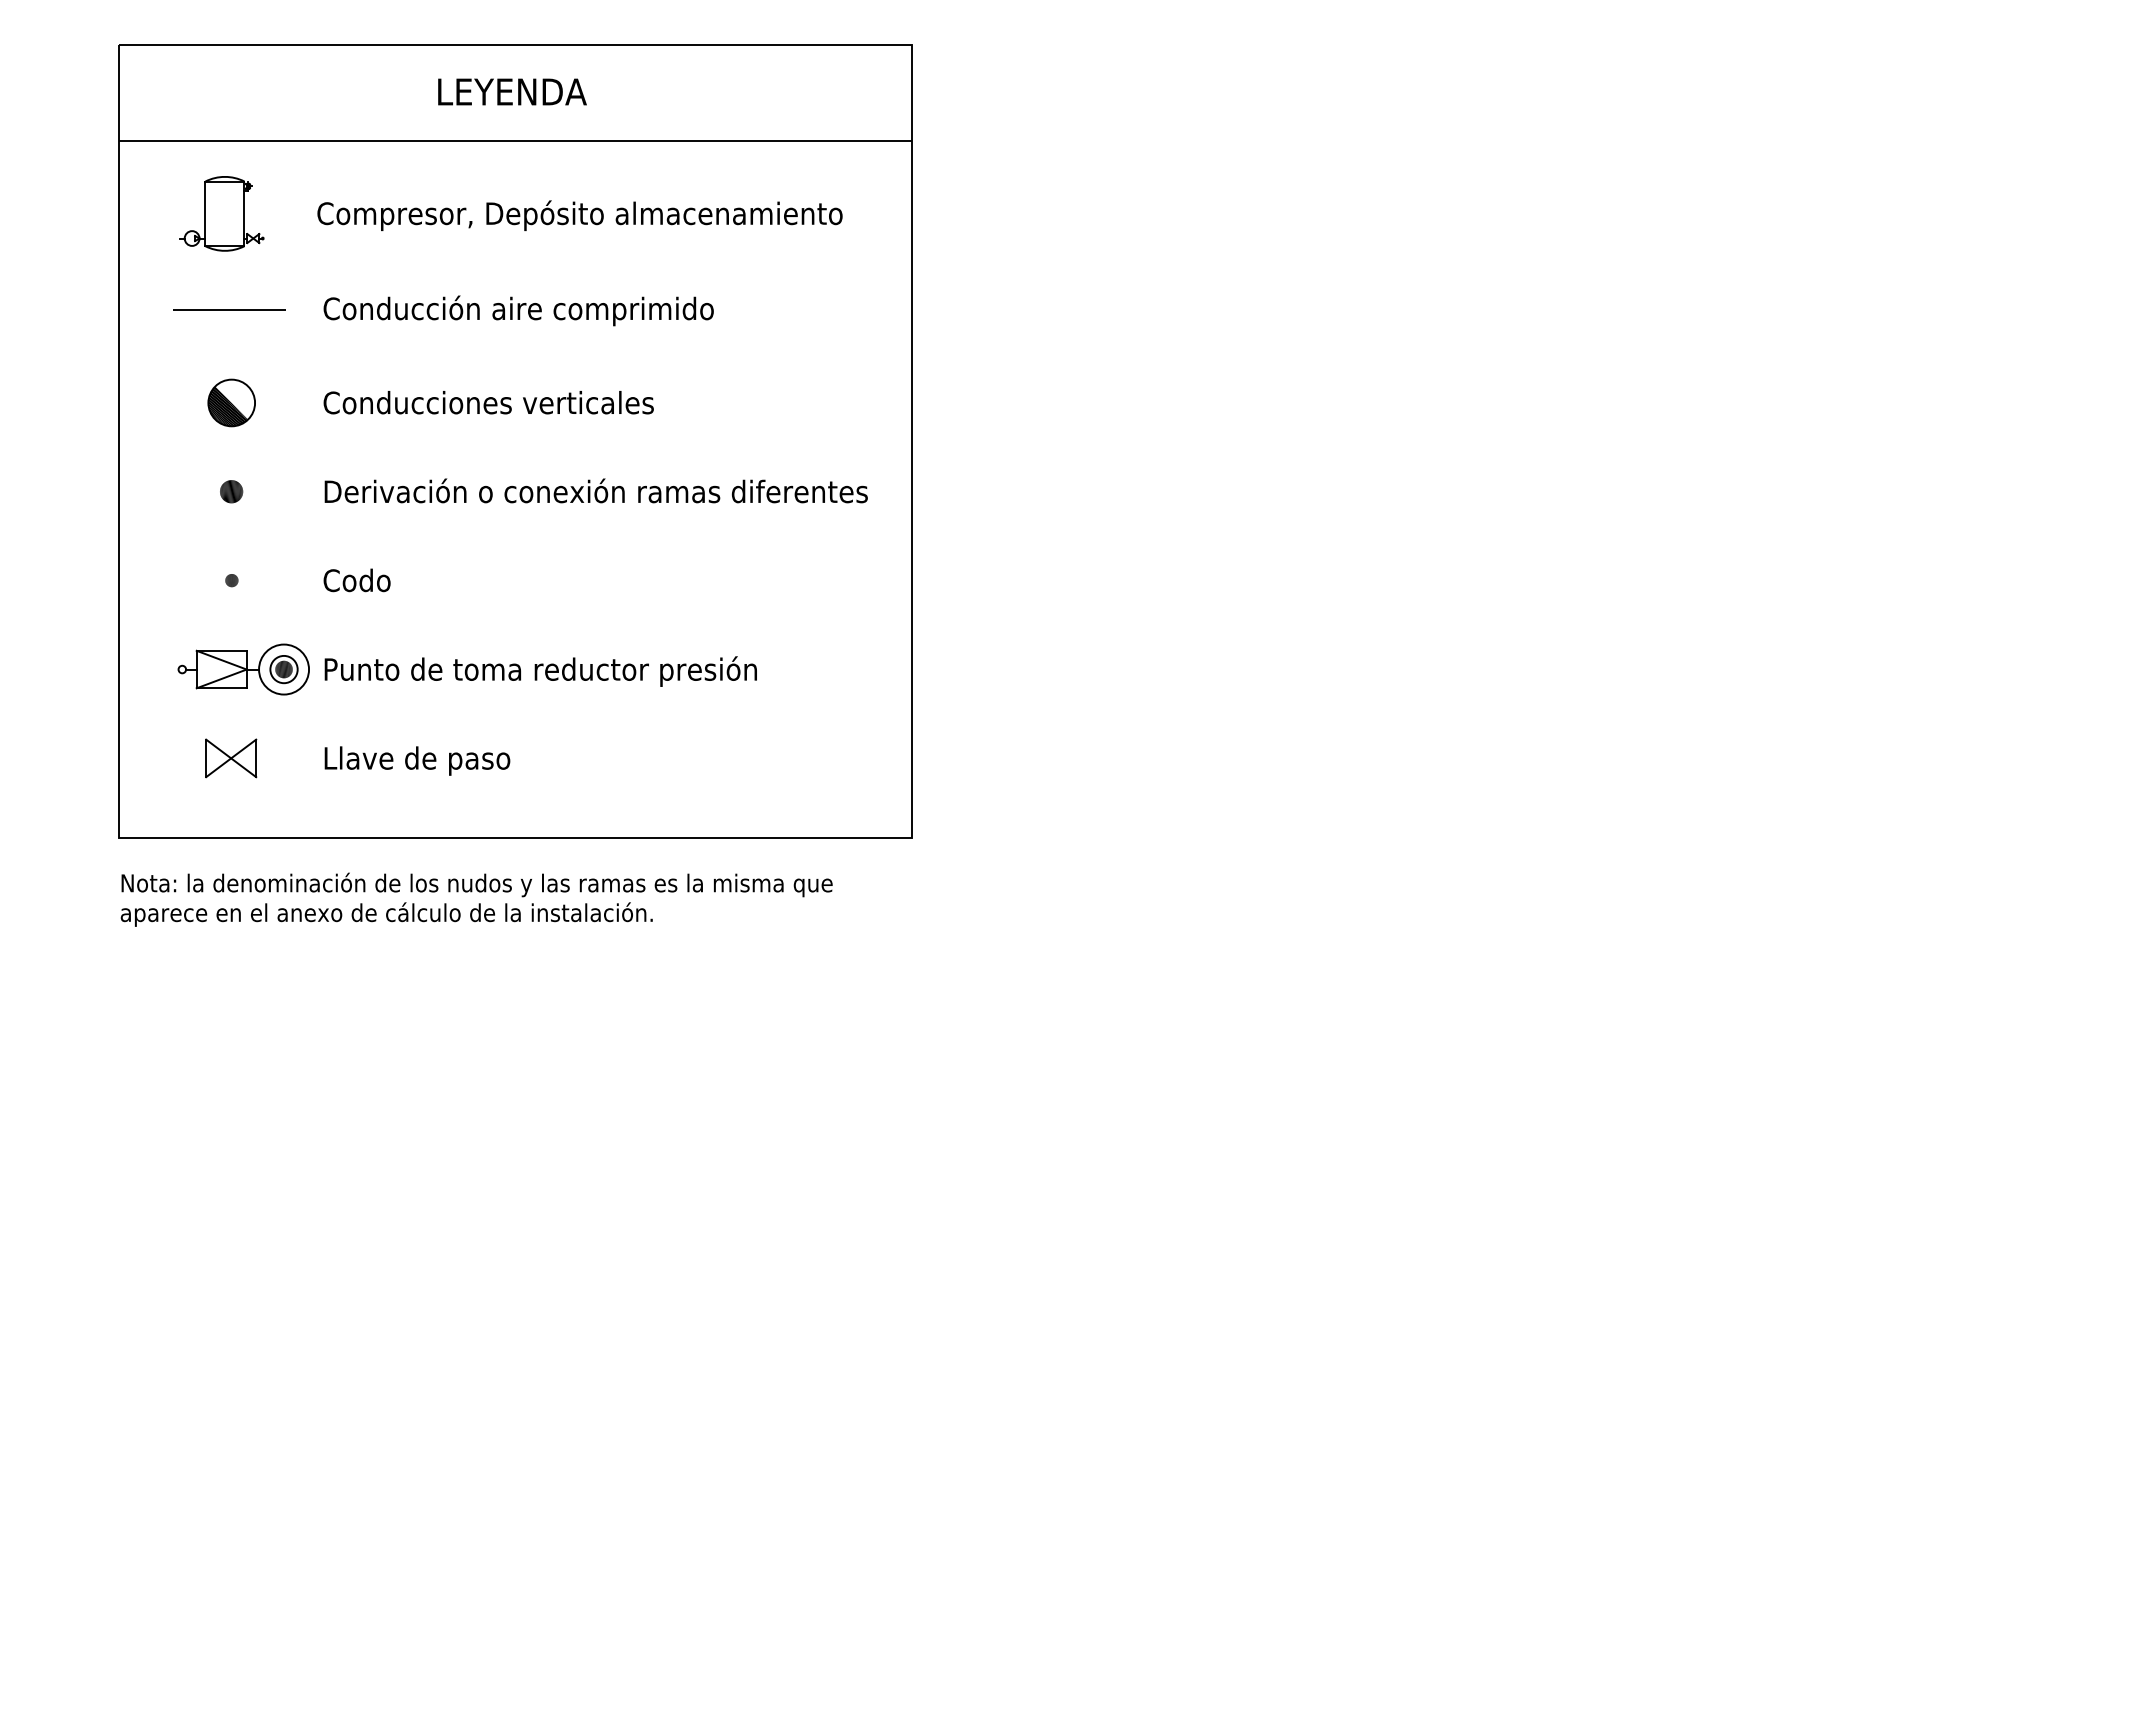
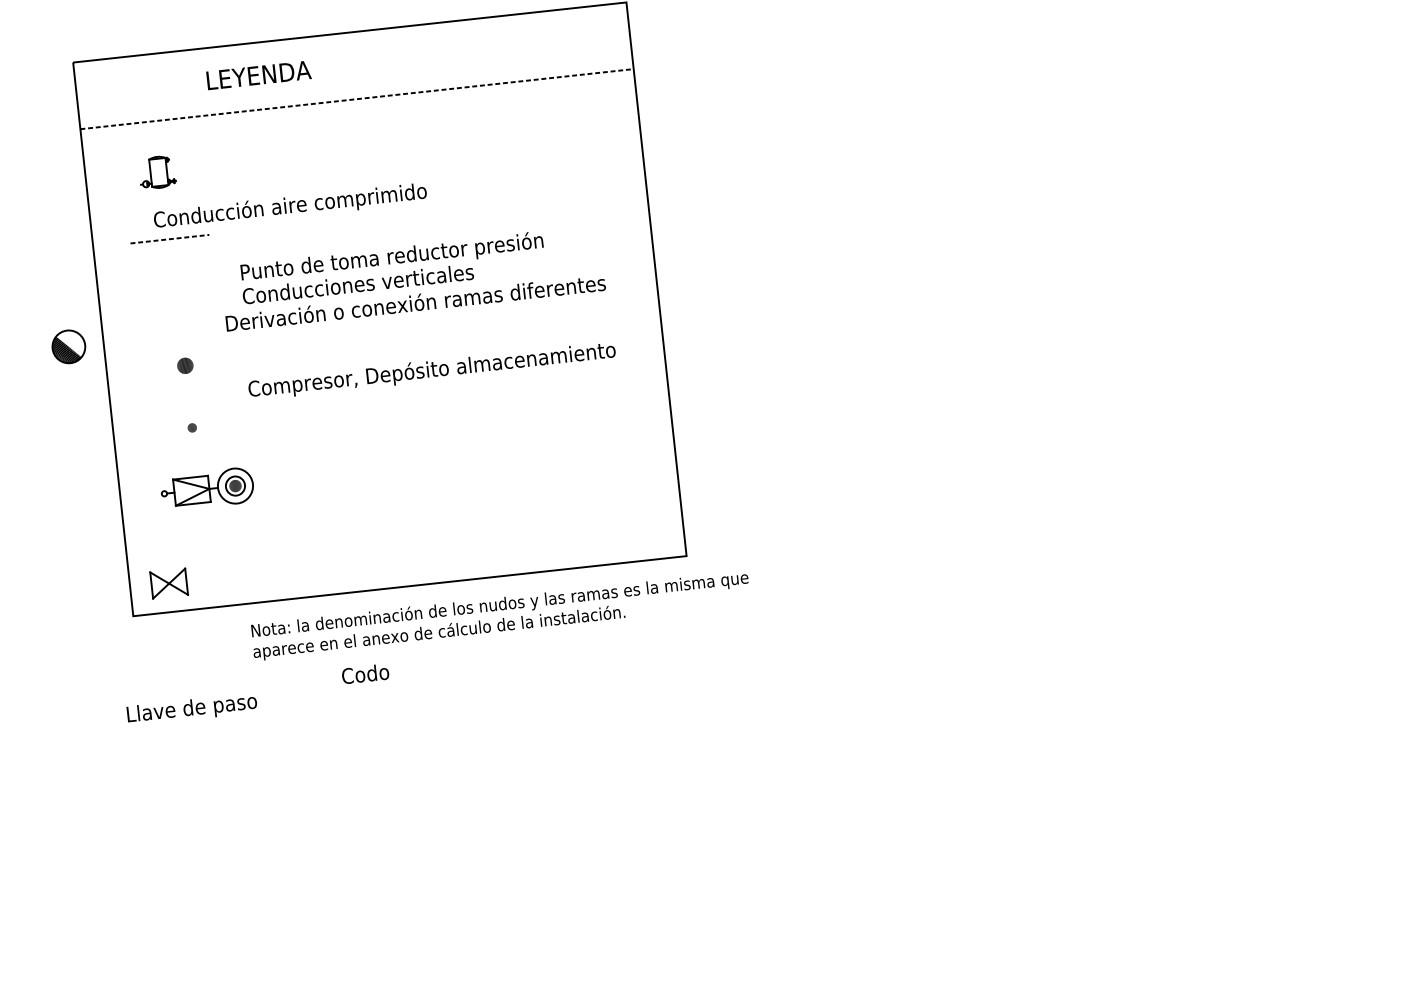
text: (512, 91) -> (259, 74), moved
line: (516, 140) -> (357, 98), solid -> dashed
part: (221, 213) -> (157, 172), size x0.6
text: (579, 215) -> (431, 370), moved
line: (229, 310) -> (170, 239), solid -> dashed
text: (518, 310) -> (290, 206), moved
part: (231, 402) -> (68, 346), moved
text: (595, 490) -> (415, 302), moved
text: (356, 580) -> (365, 674), moved
text: (540, 671) -> (391, 257), moved
part: (231, 758) -> (169, 583), moved
text: (417, 760) -> (192, 709), moved
text: (476, 899) -> (500, 615), moved

